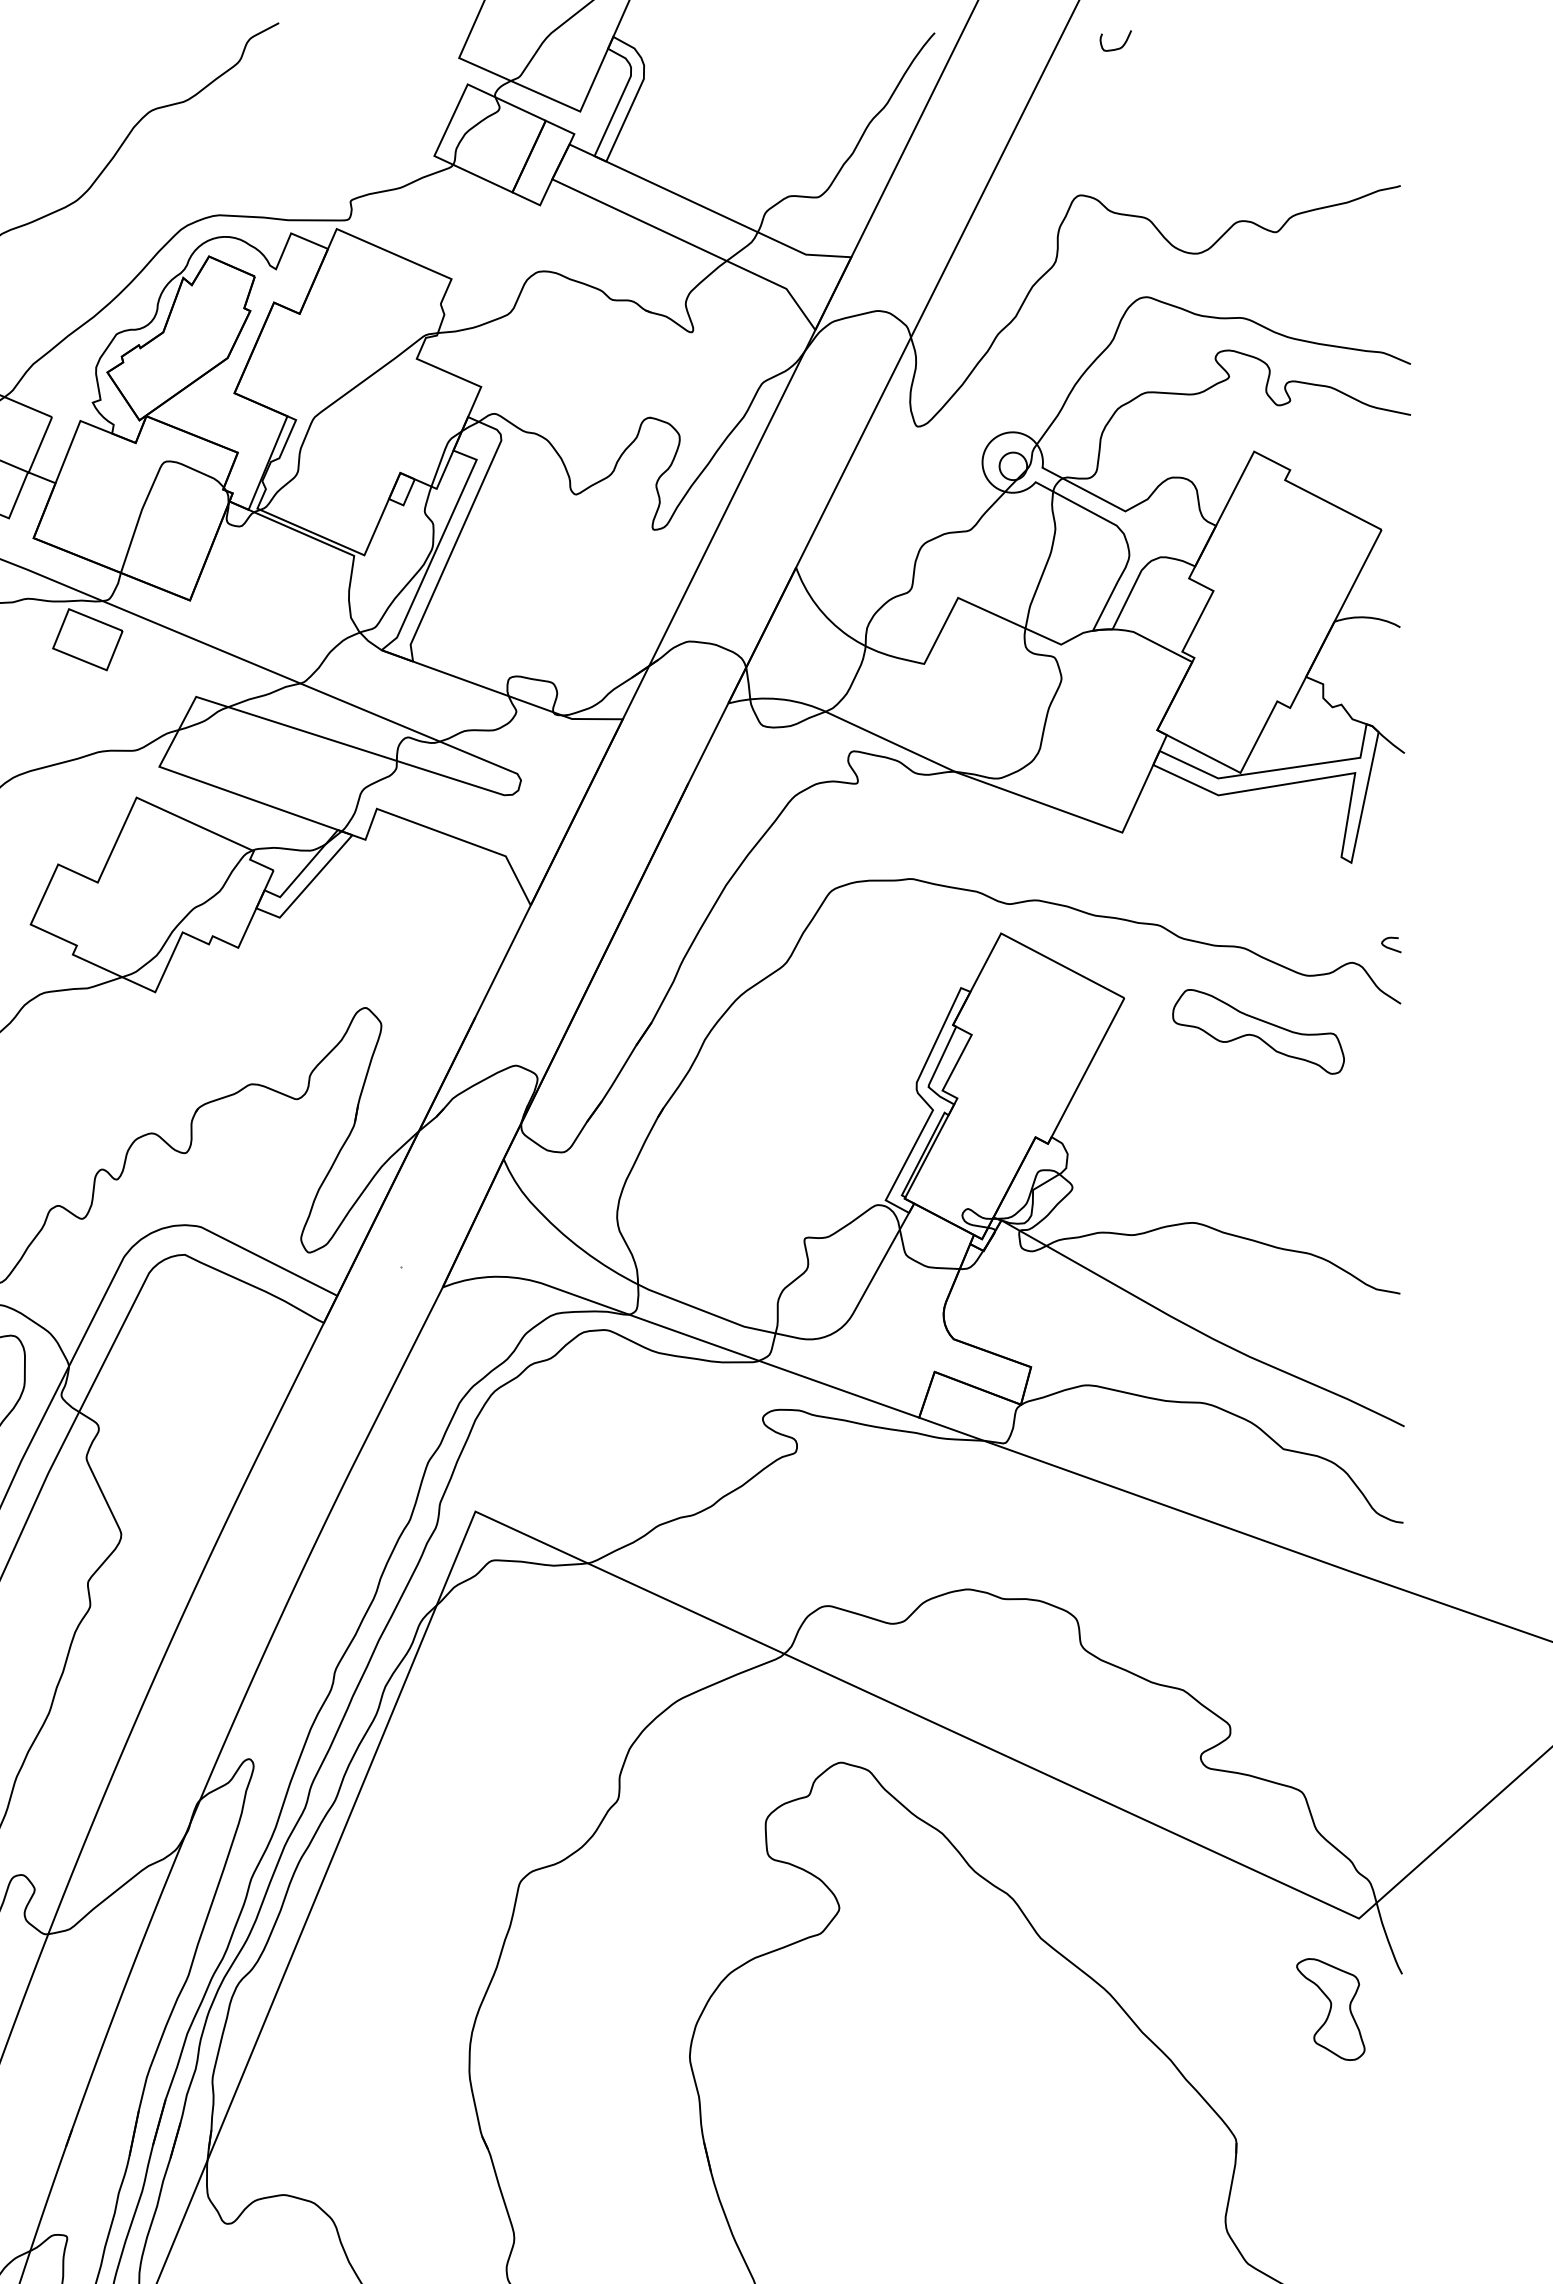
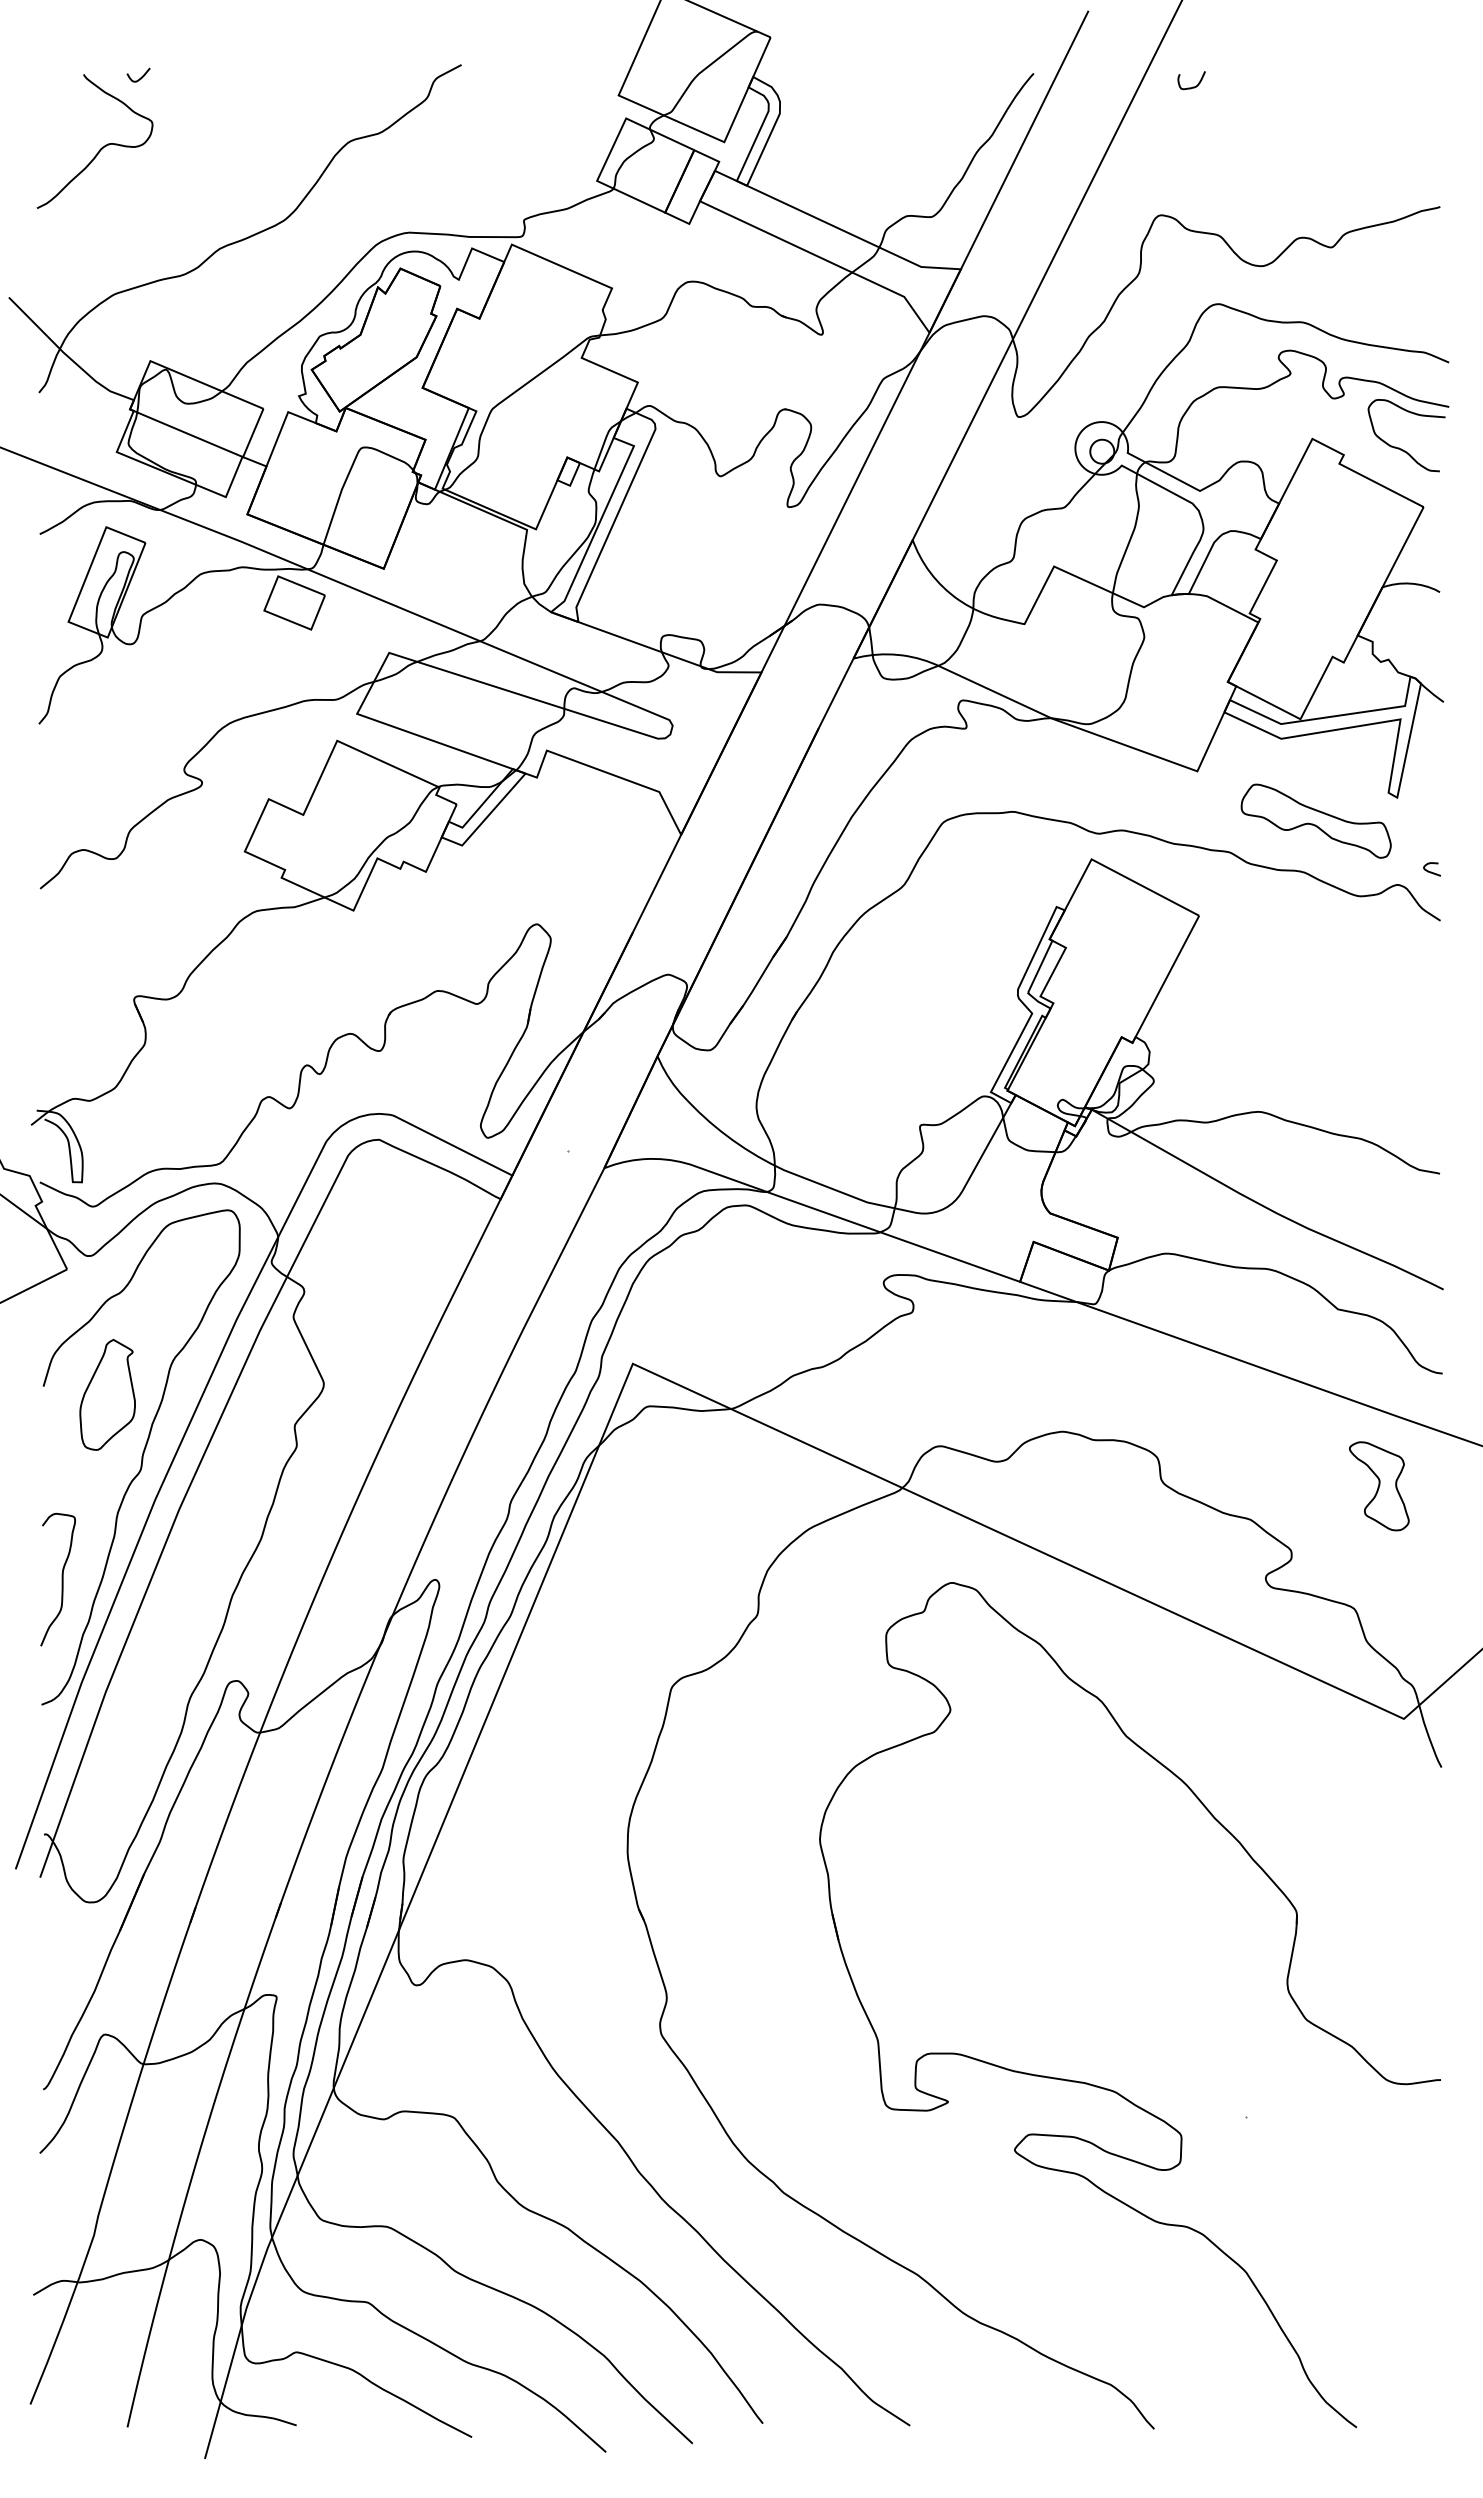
curve: (1353, 461) -> (1399, 447), added
part: (1257, 1031) -> (1315, 820), moved
part: (1331, 2009) -> (1379, 1486), moved

